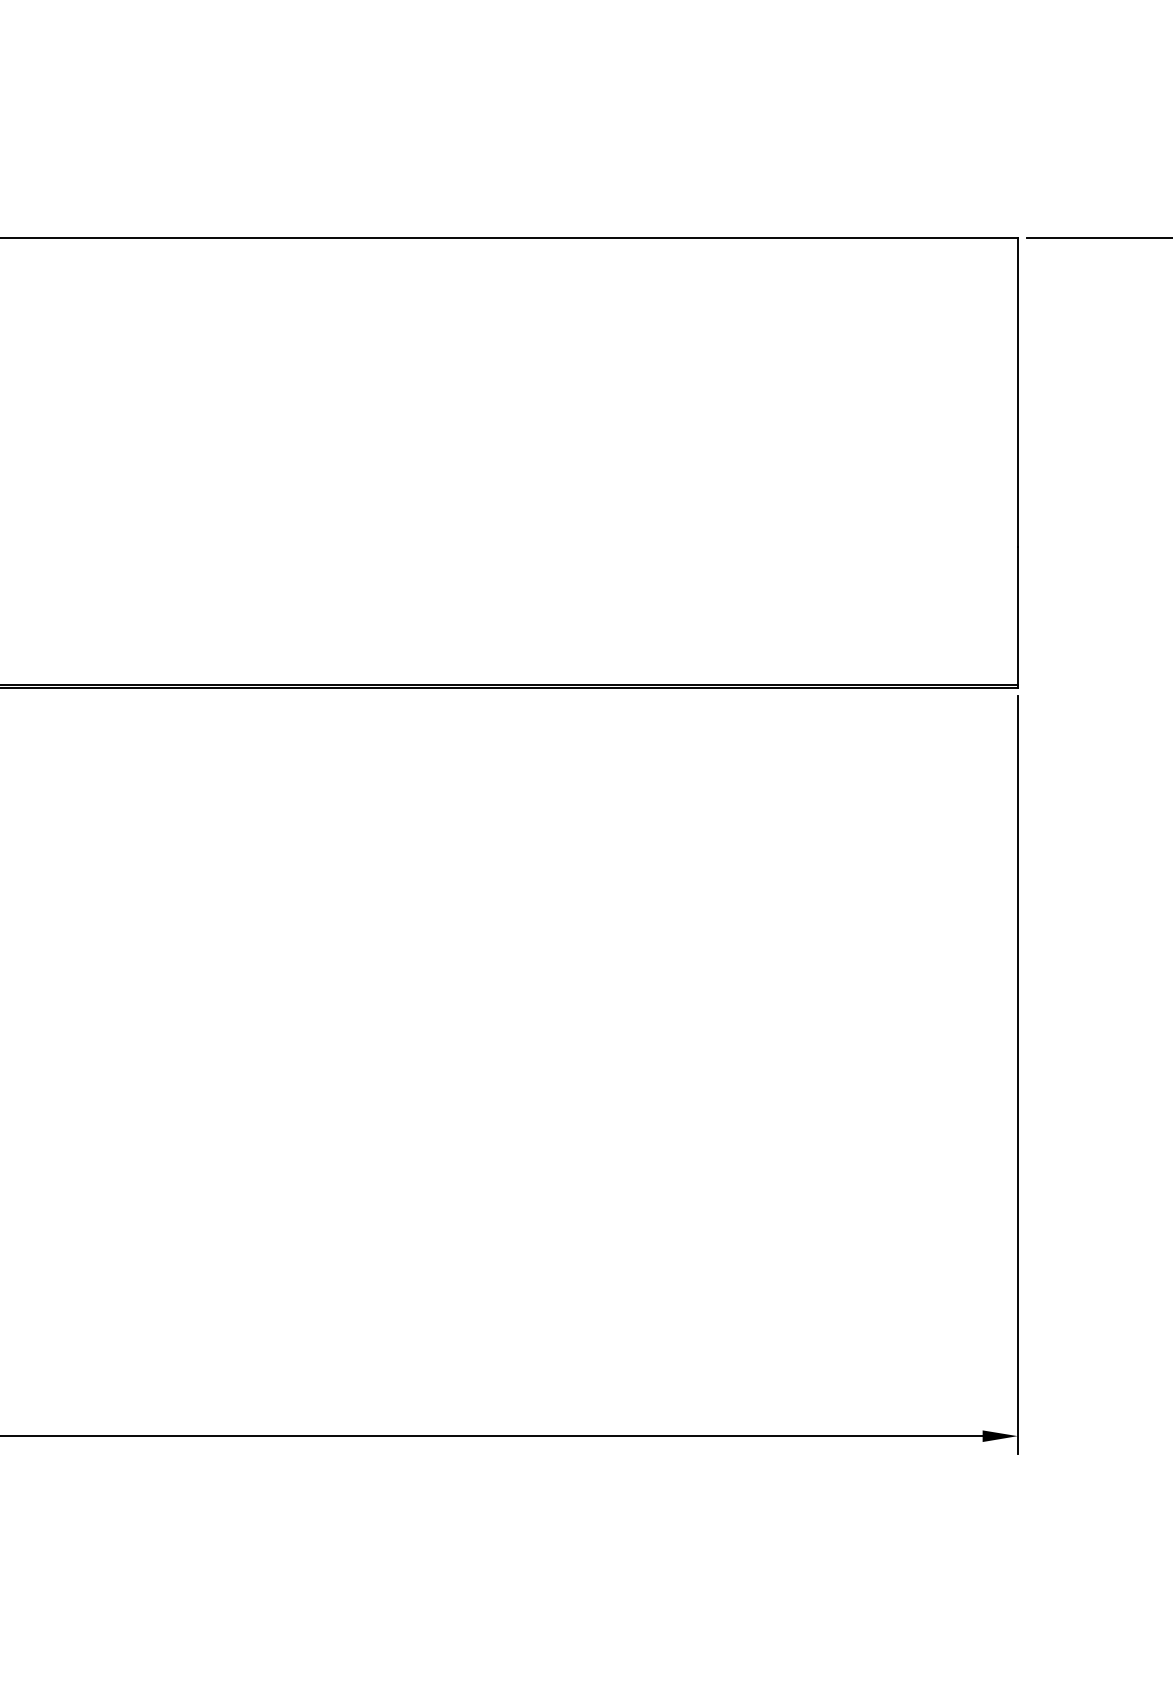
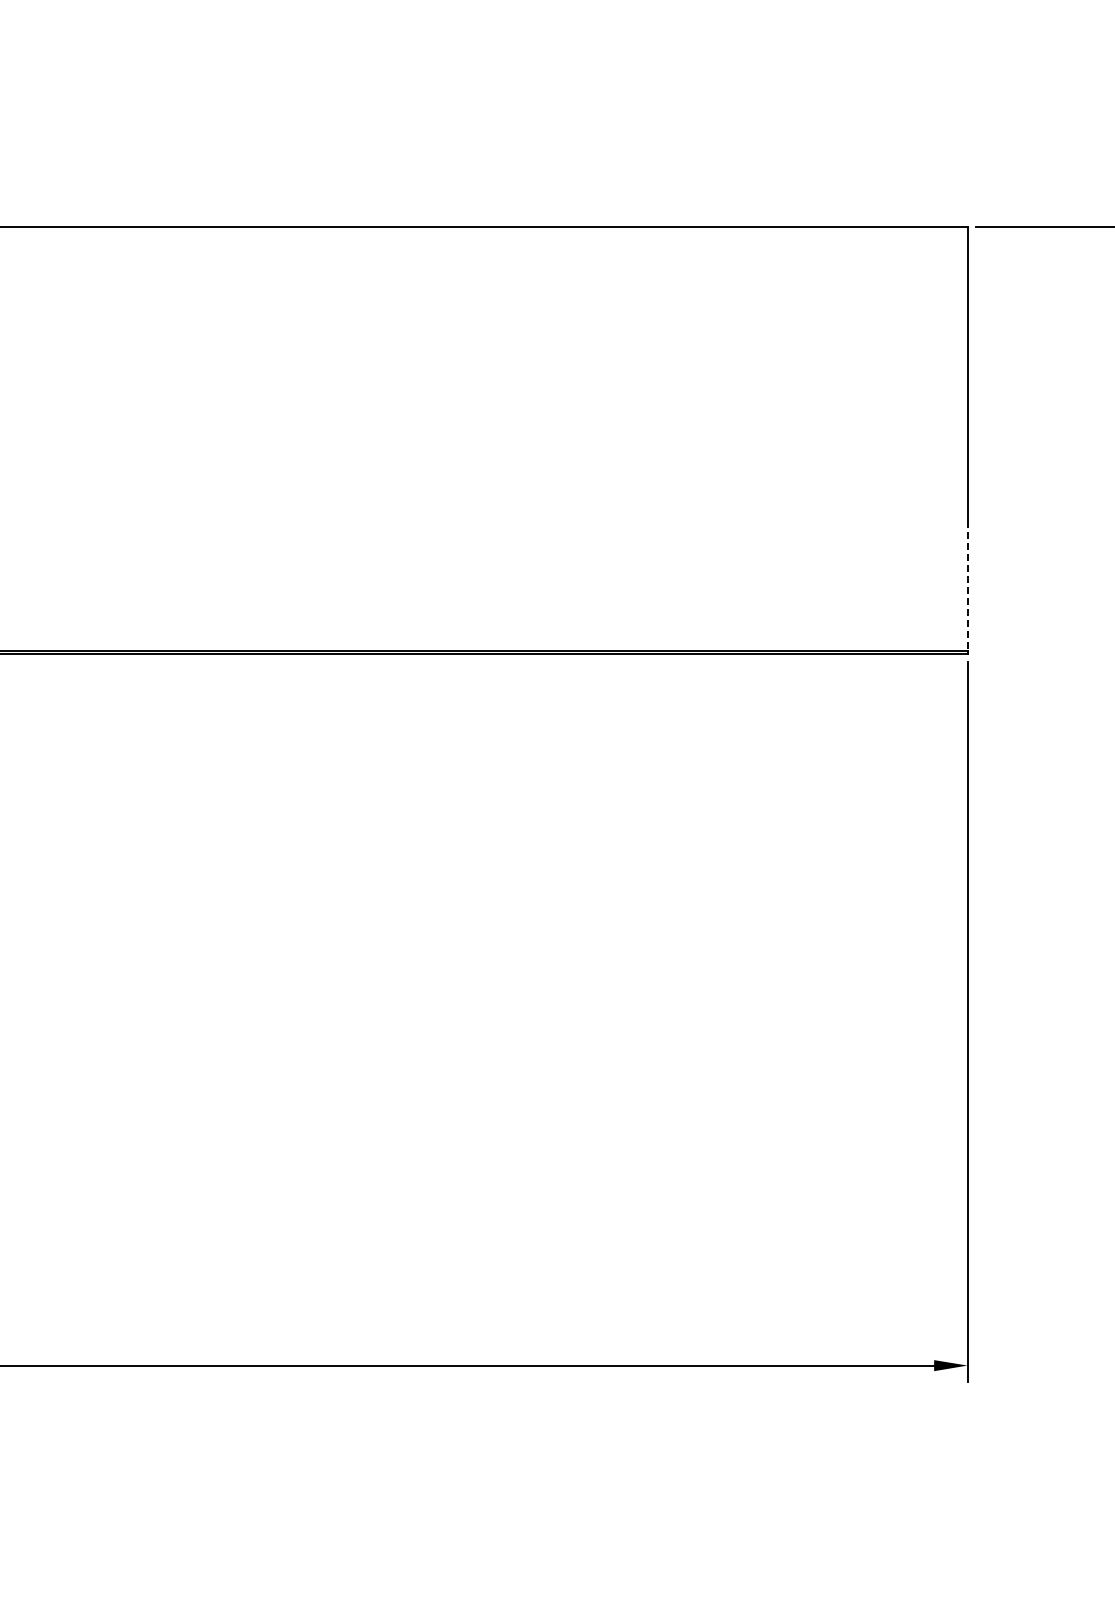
line: (1017, 616) -> (967, 586), solid -> dashed

